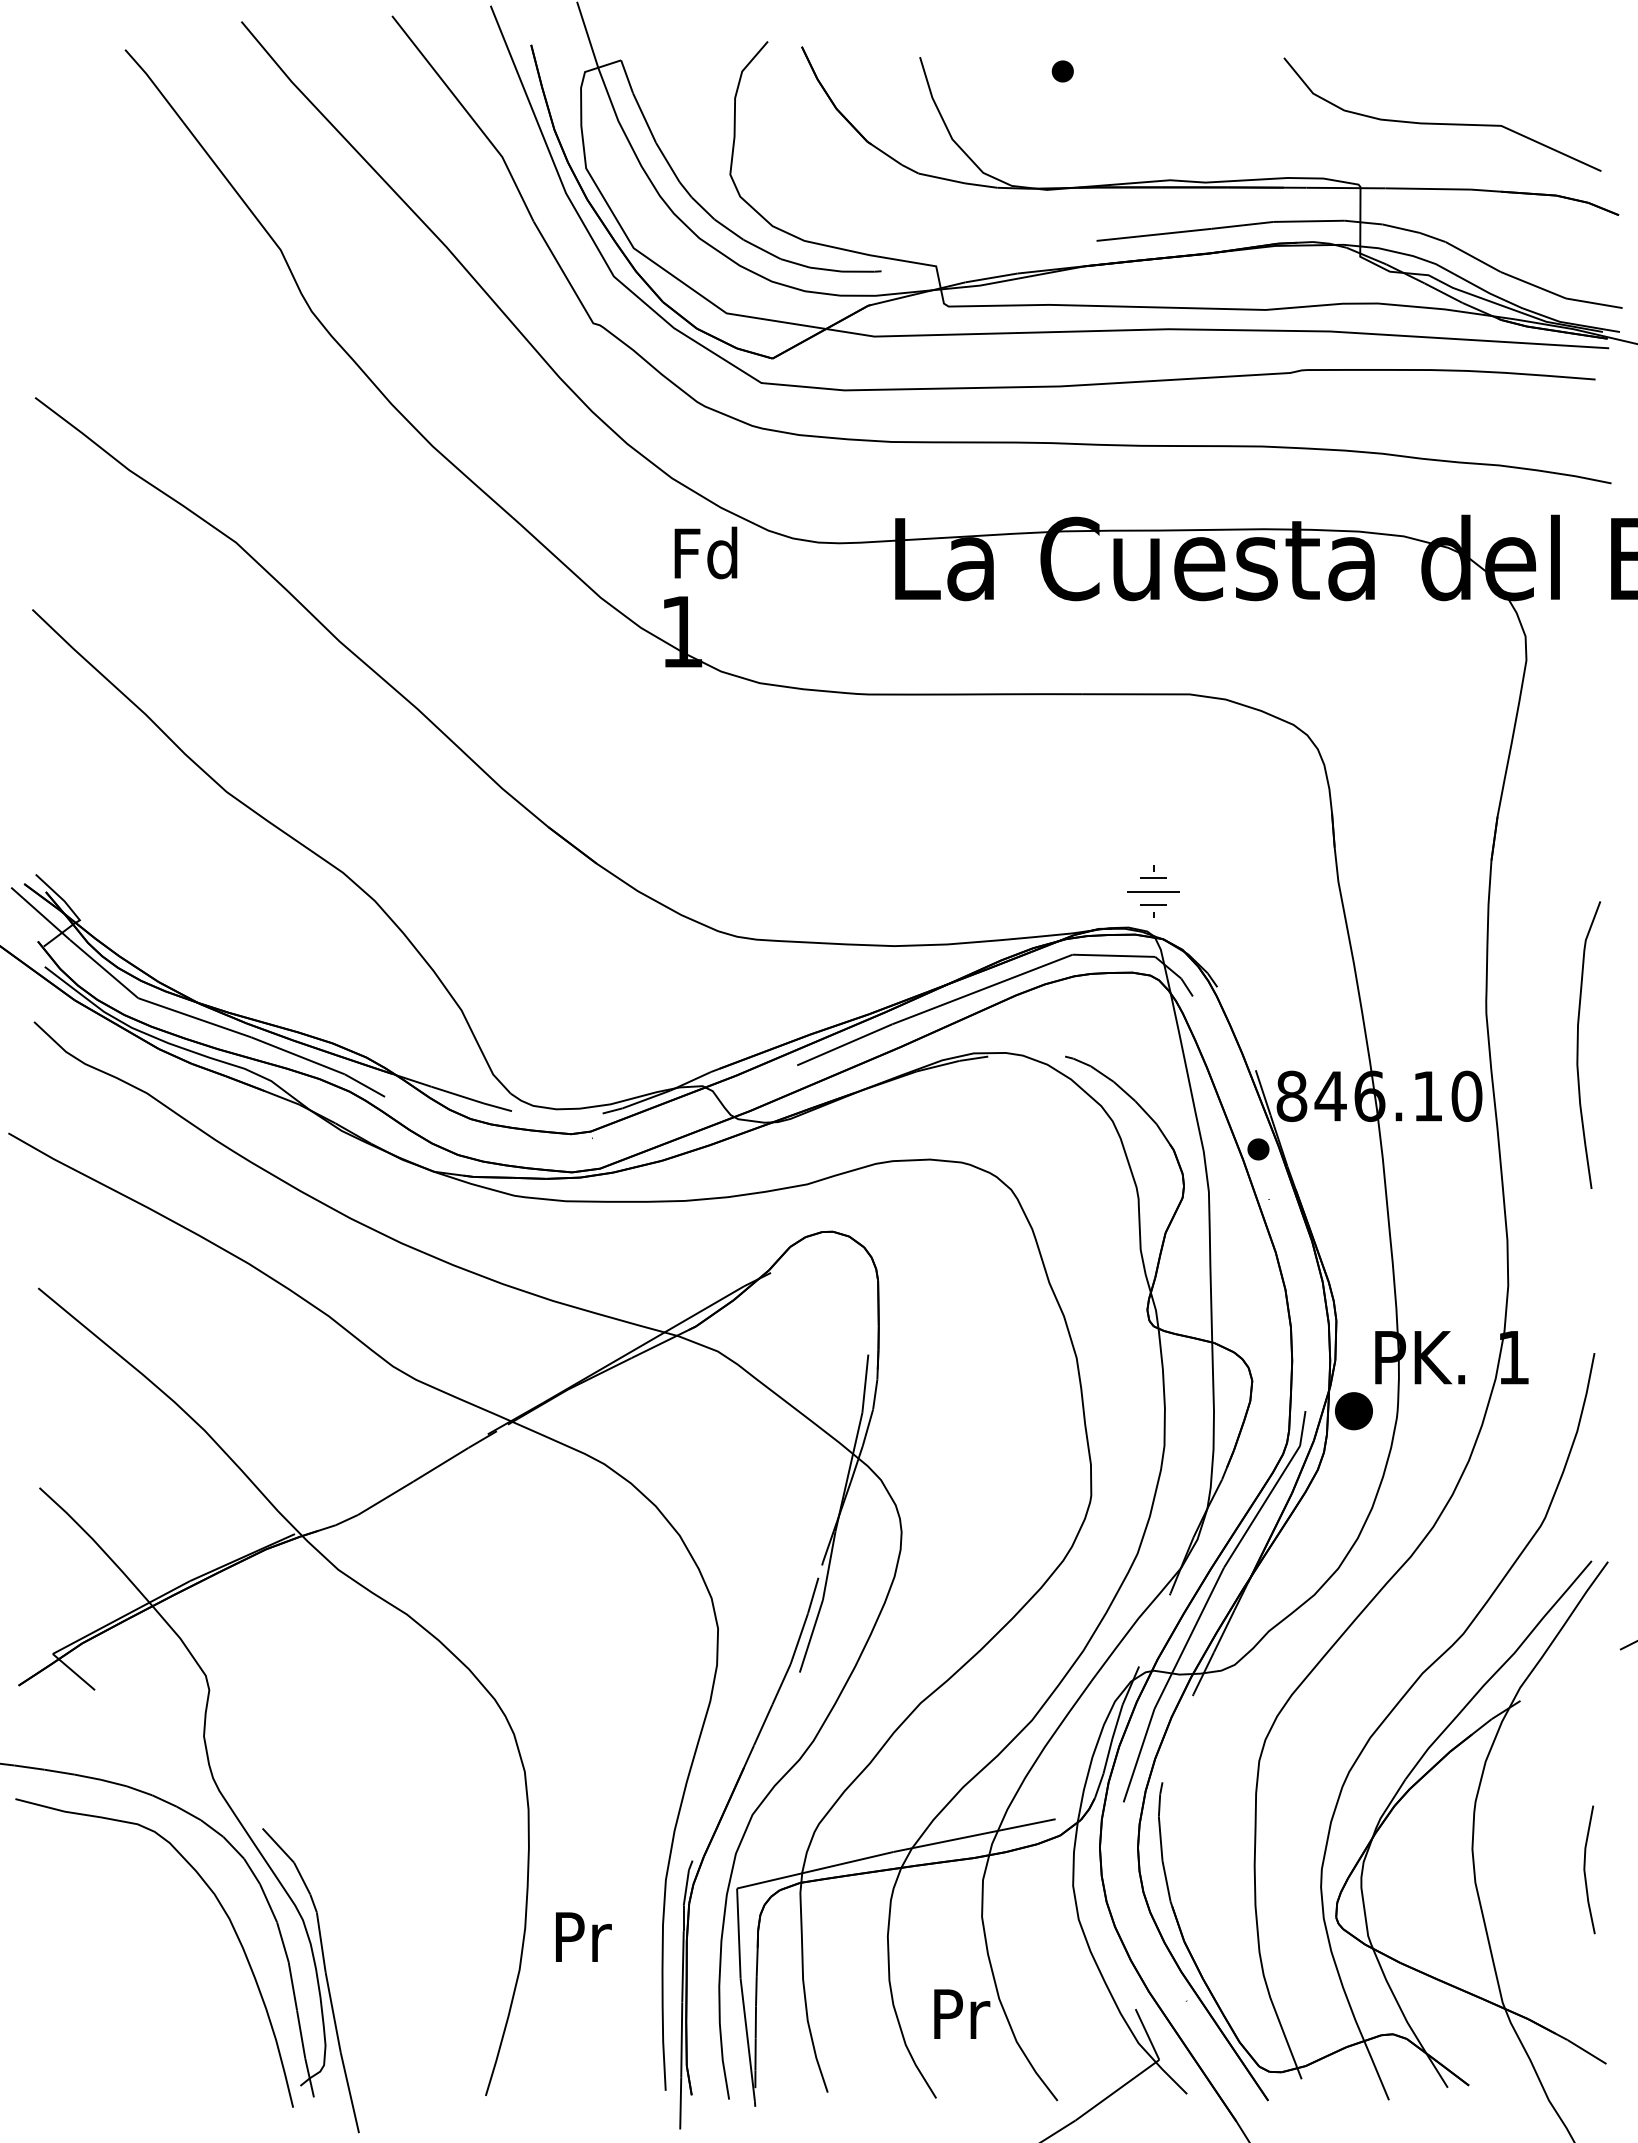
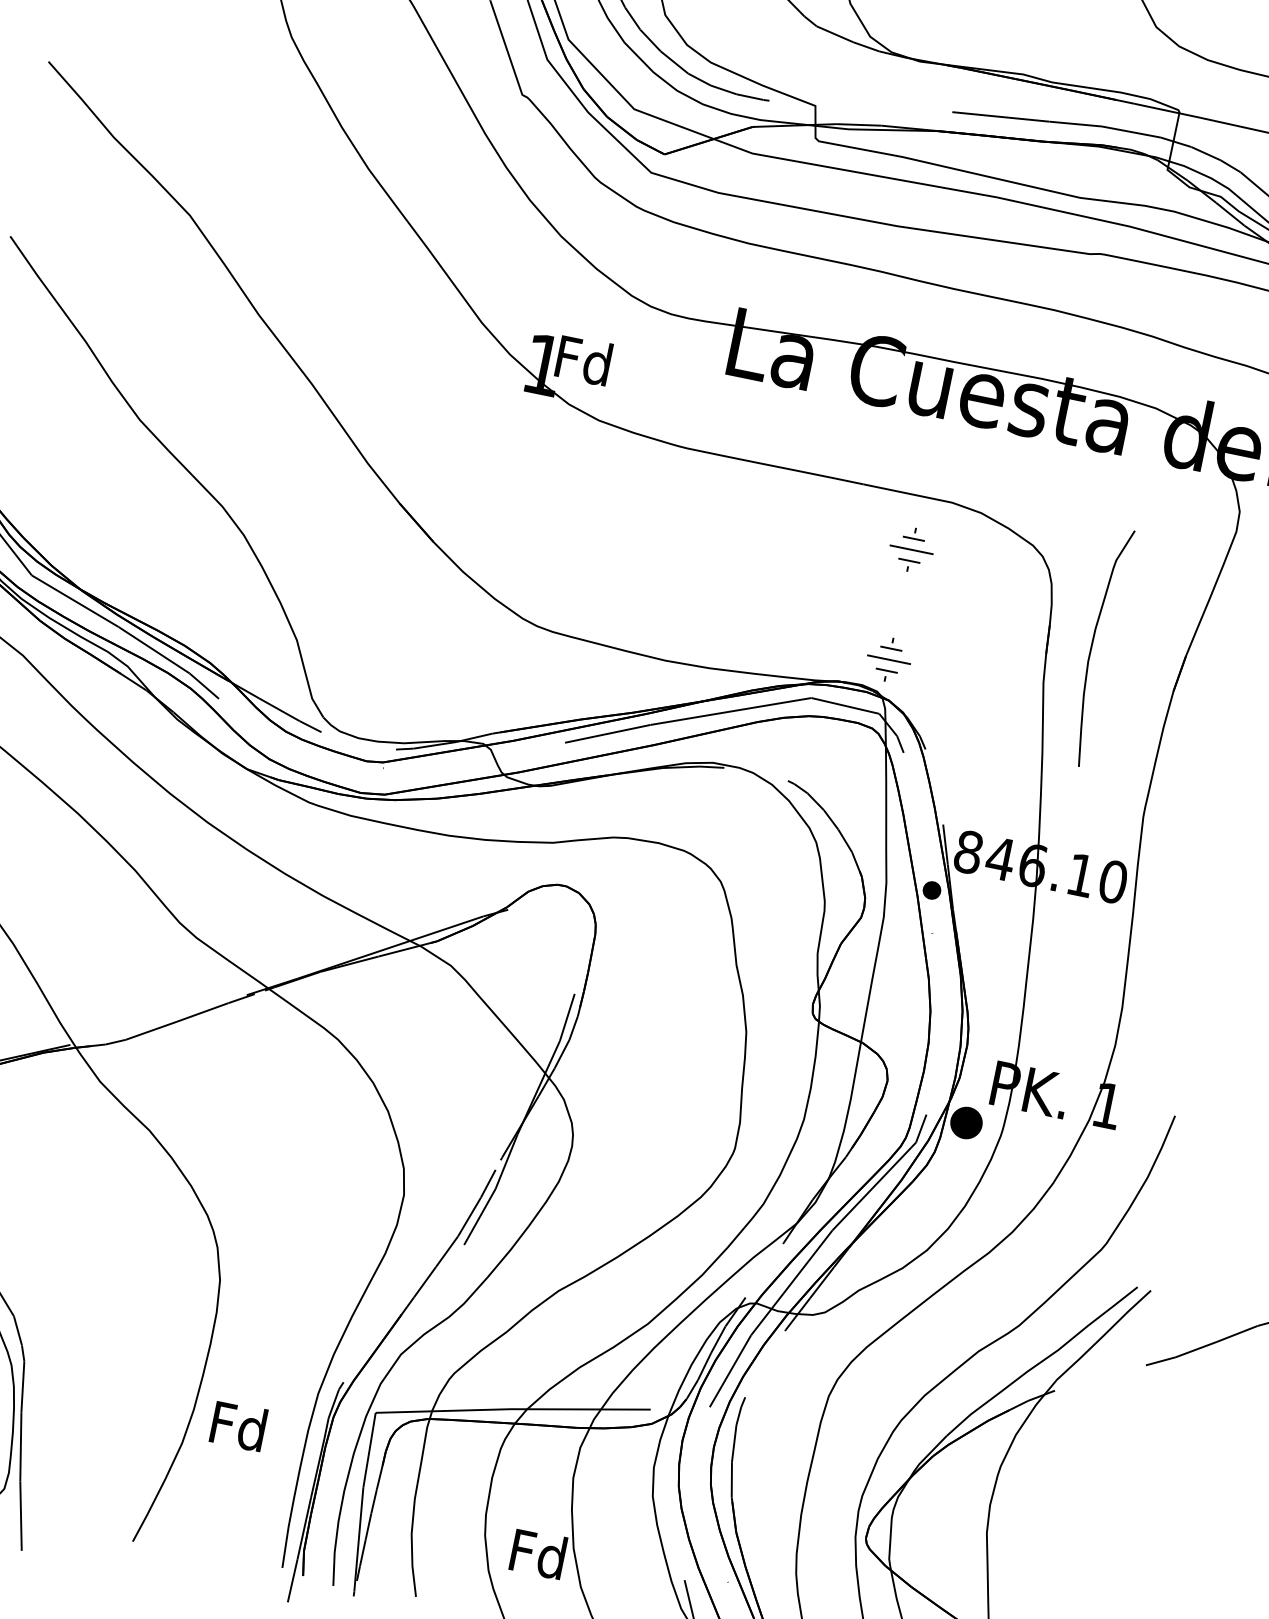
text: (705, 552) -> (583, 359), moved
part: (1153, 758) -> (911, 549), added
curve: (1578, 1044) -> (1092, 645), moved
line: (1585, 1869) -> (1080, 1541), removed
text: (581, 1936) -> (238, 1426), Pr -> Fd
text: (959, 2013) -> (538, 1553), Pr -> Fd

